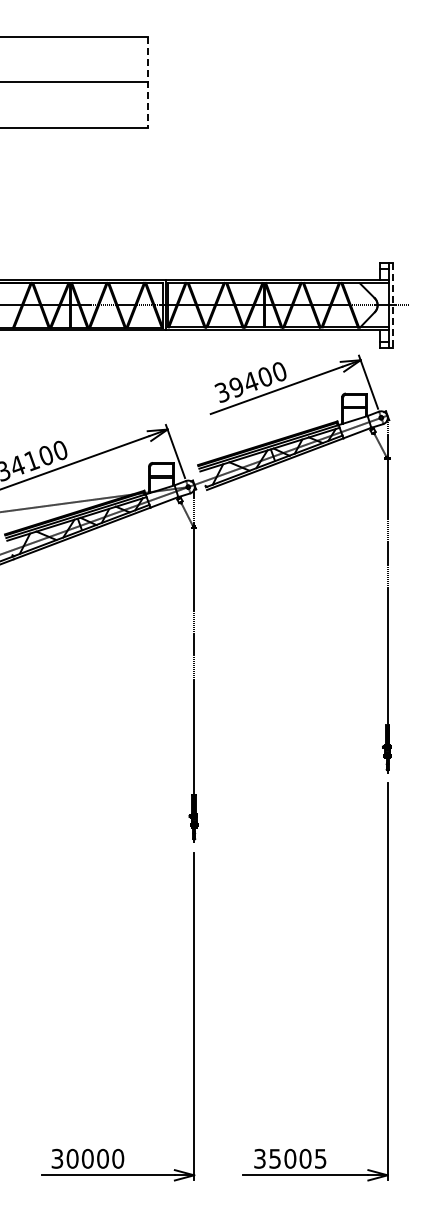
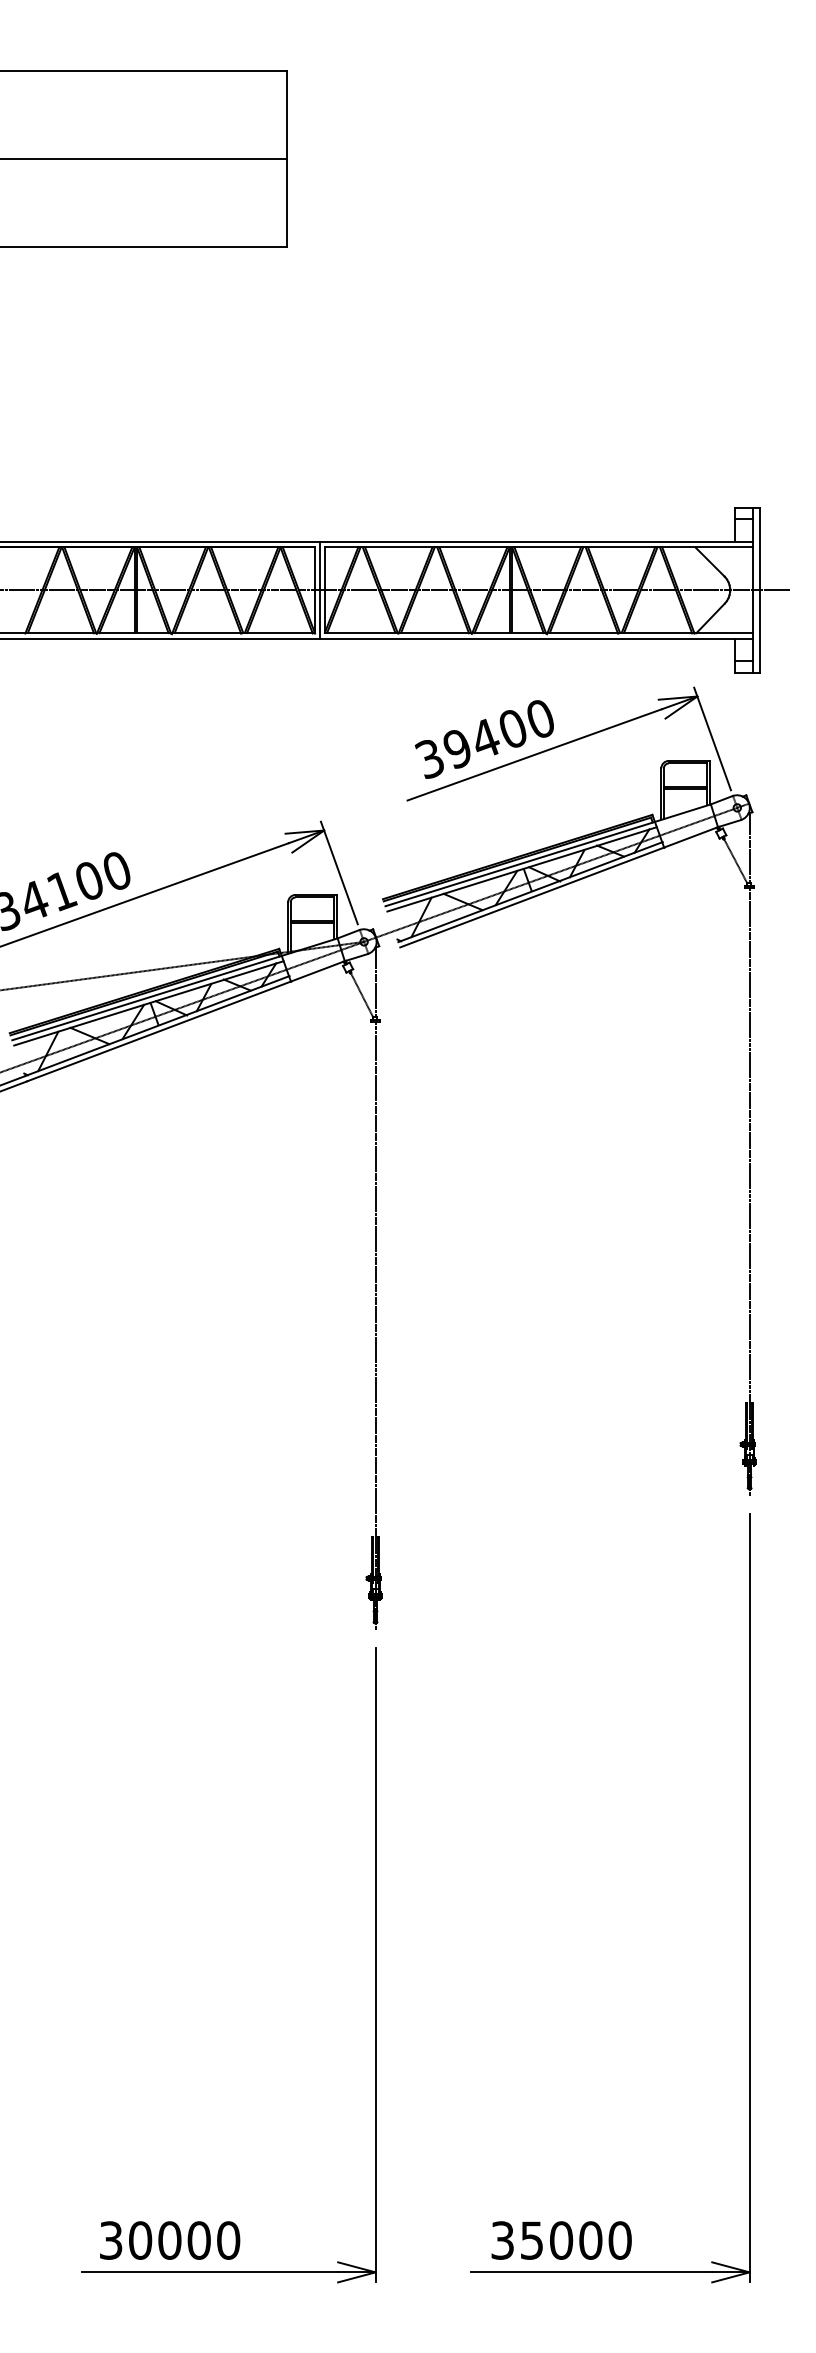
line: (148, 82) -> (287, 159), dashed -> solid
line: (393, 305) -> (760, 590), dashed -> solid
text: (320, 1158) -> (619, 2239), 35005 -> 35000

